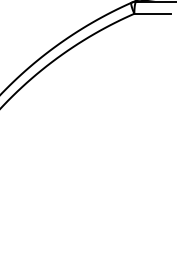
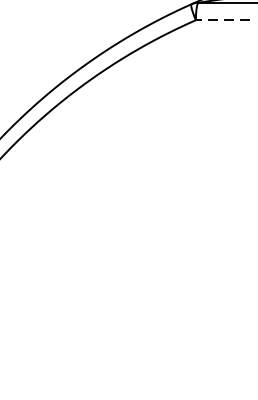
line: (152, 13) -> (222, 19), solid -> dashed

